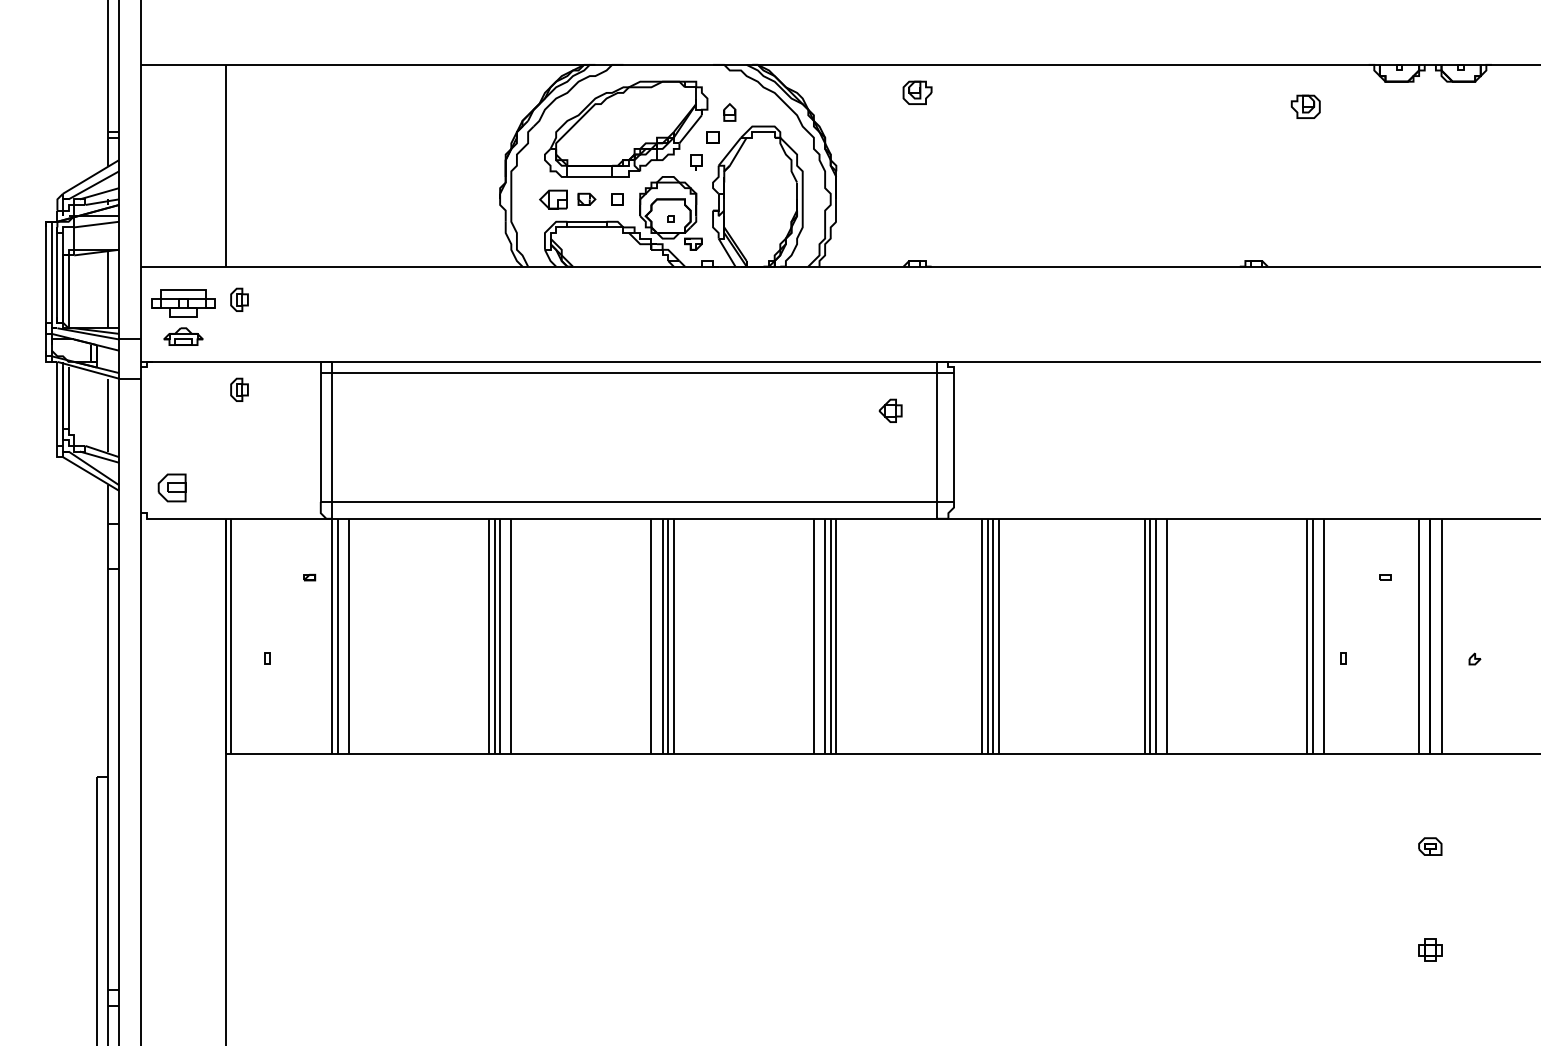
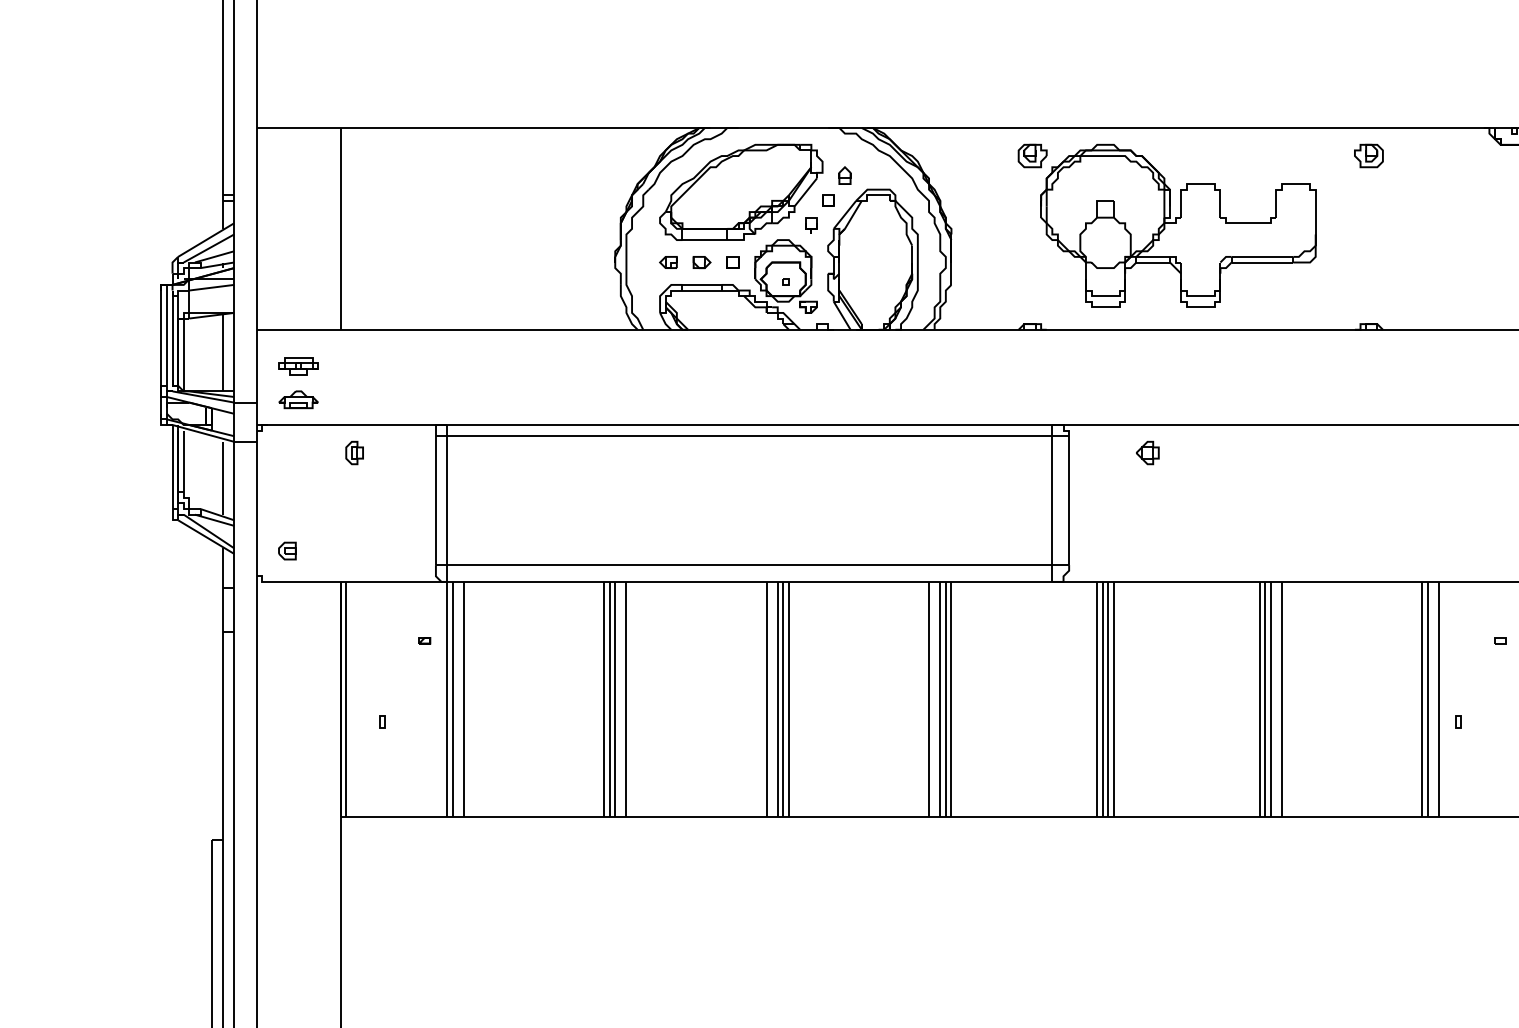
part: (1305, 106) -> (1368, 155), moved
part: (1063, 162) -> (1178, 225), added
part: (552, 198) -> (667, 261), size x0.62
part: (239, 299) -> (354, 362), removed
part: (183, 302) -> (298, 365), size x0.62
part: (890, 410) -> (1147, 452), moved
part: (172, 487) -> (287, 550), size x0.62

